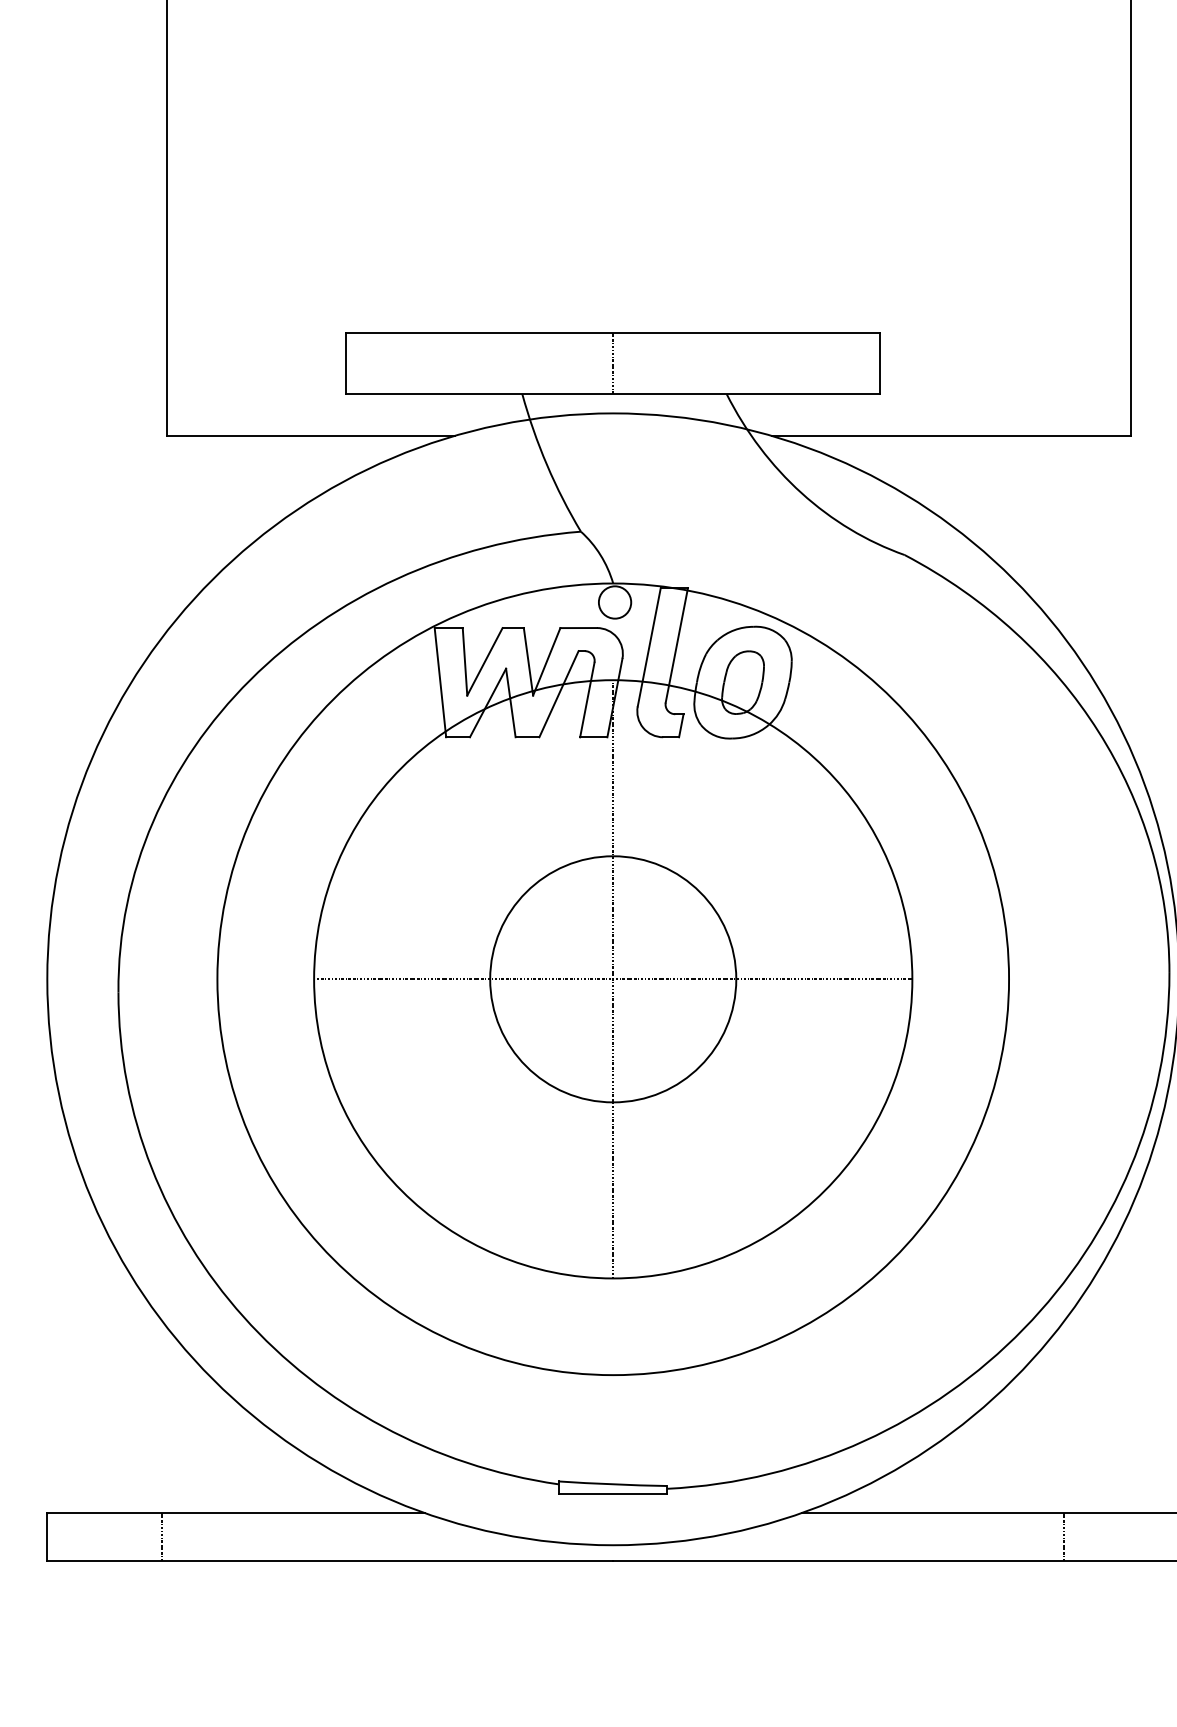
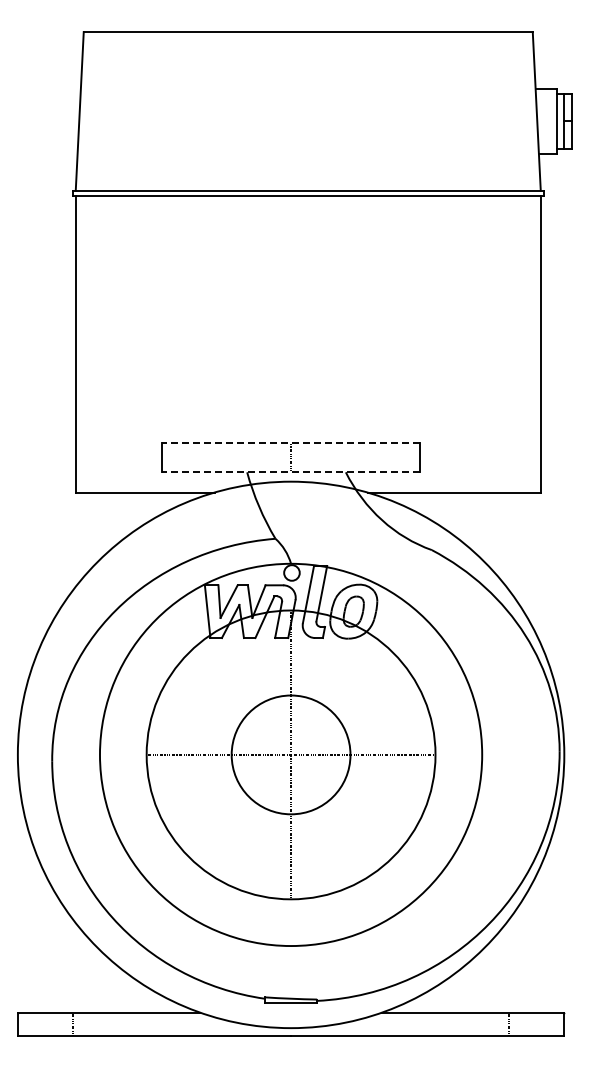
line: (614, 332) -> (291, 442), solid -> dashed
line: (614, 394) -> (291, 472), solid -> dashed

